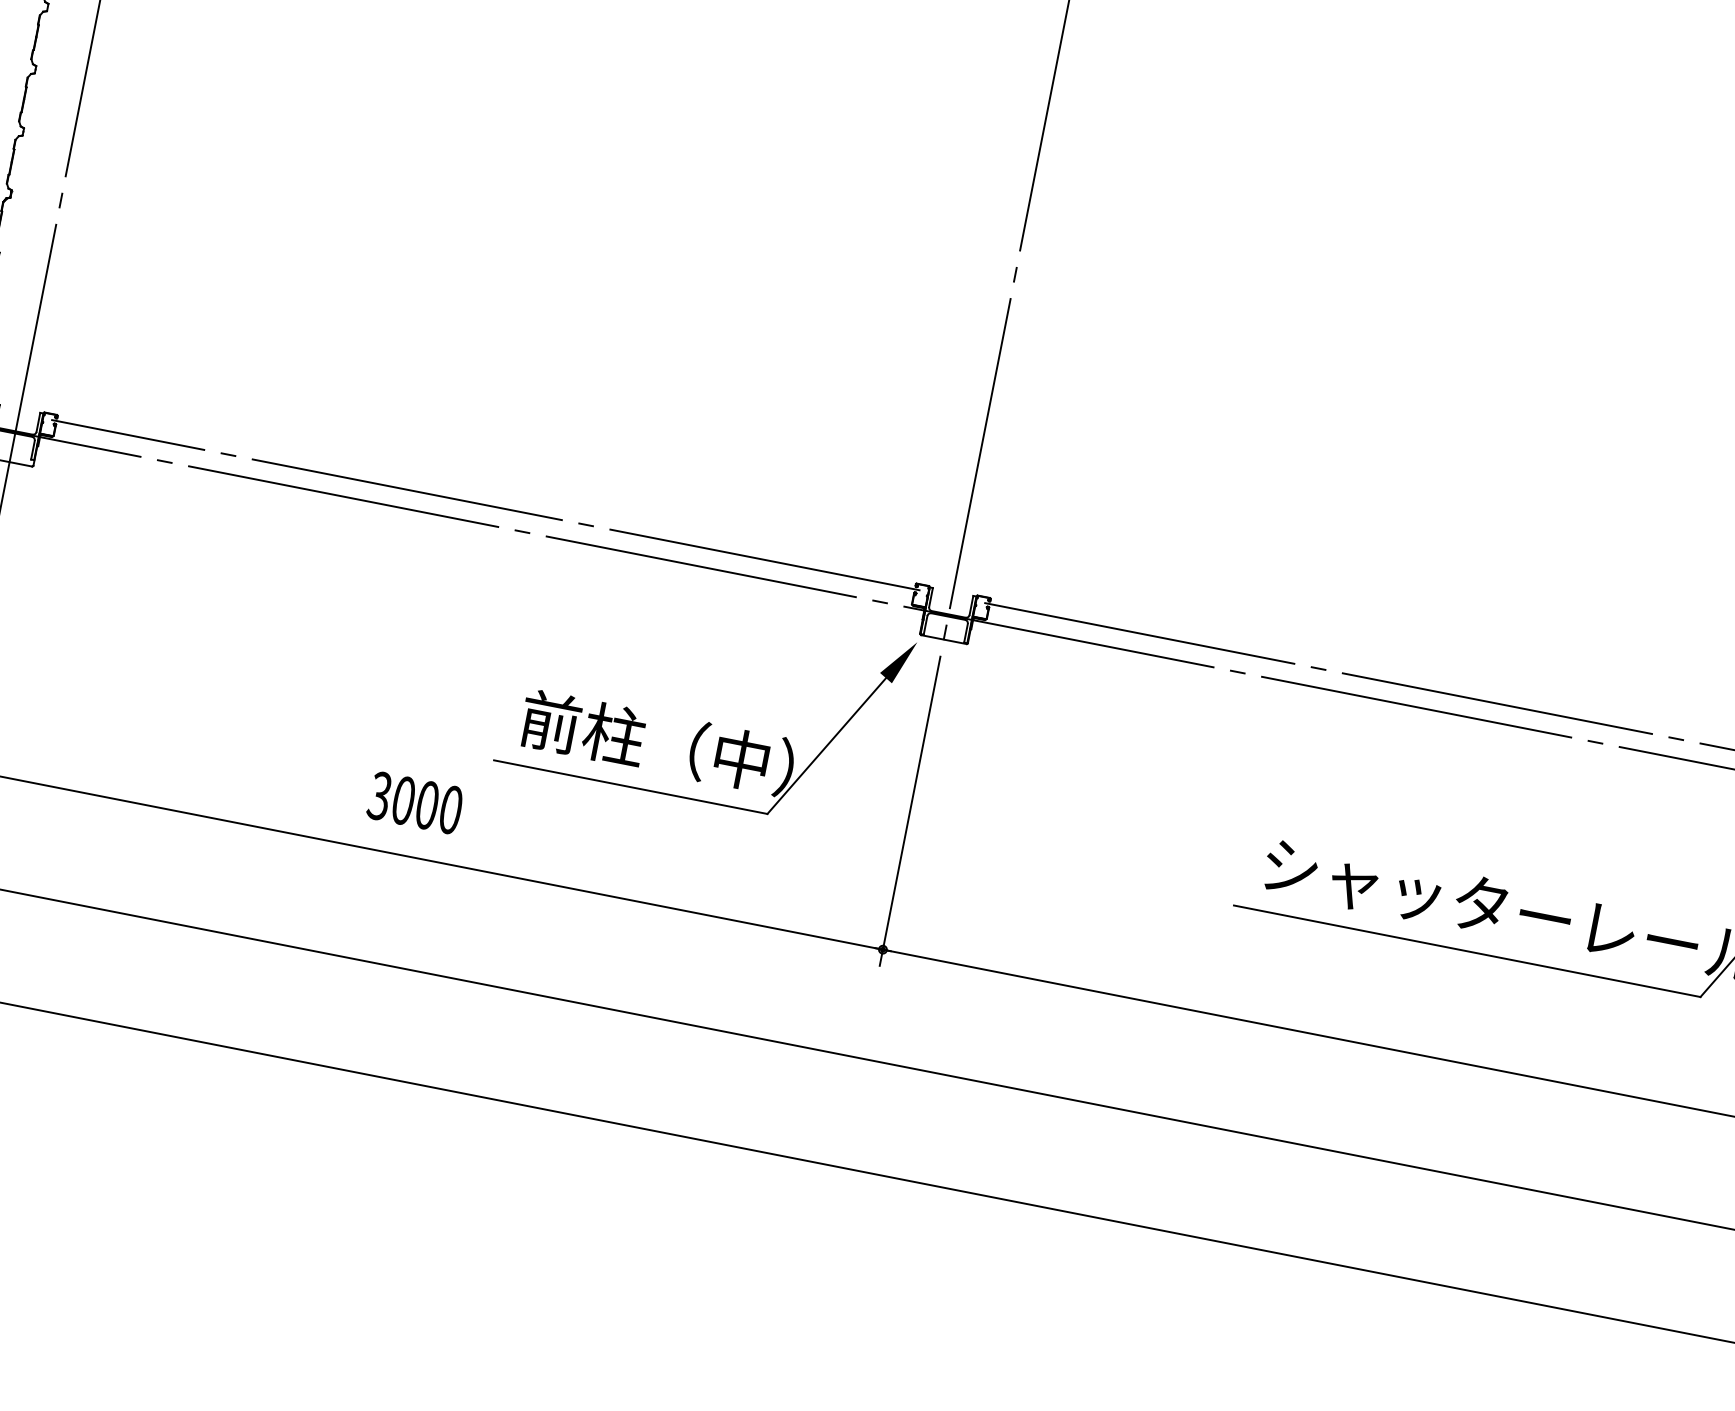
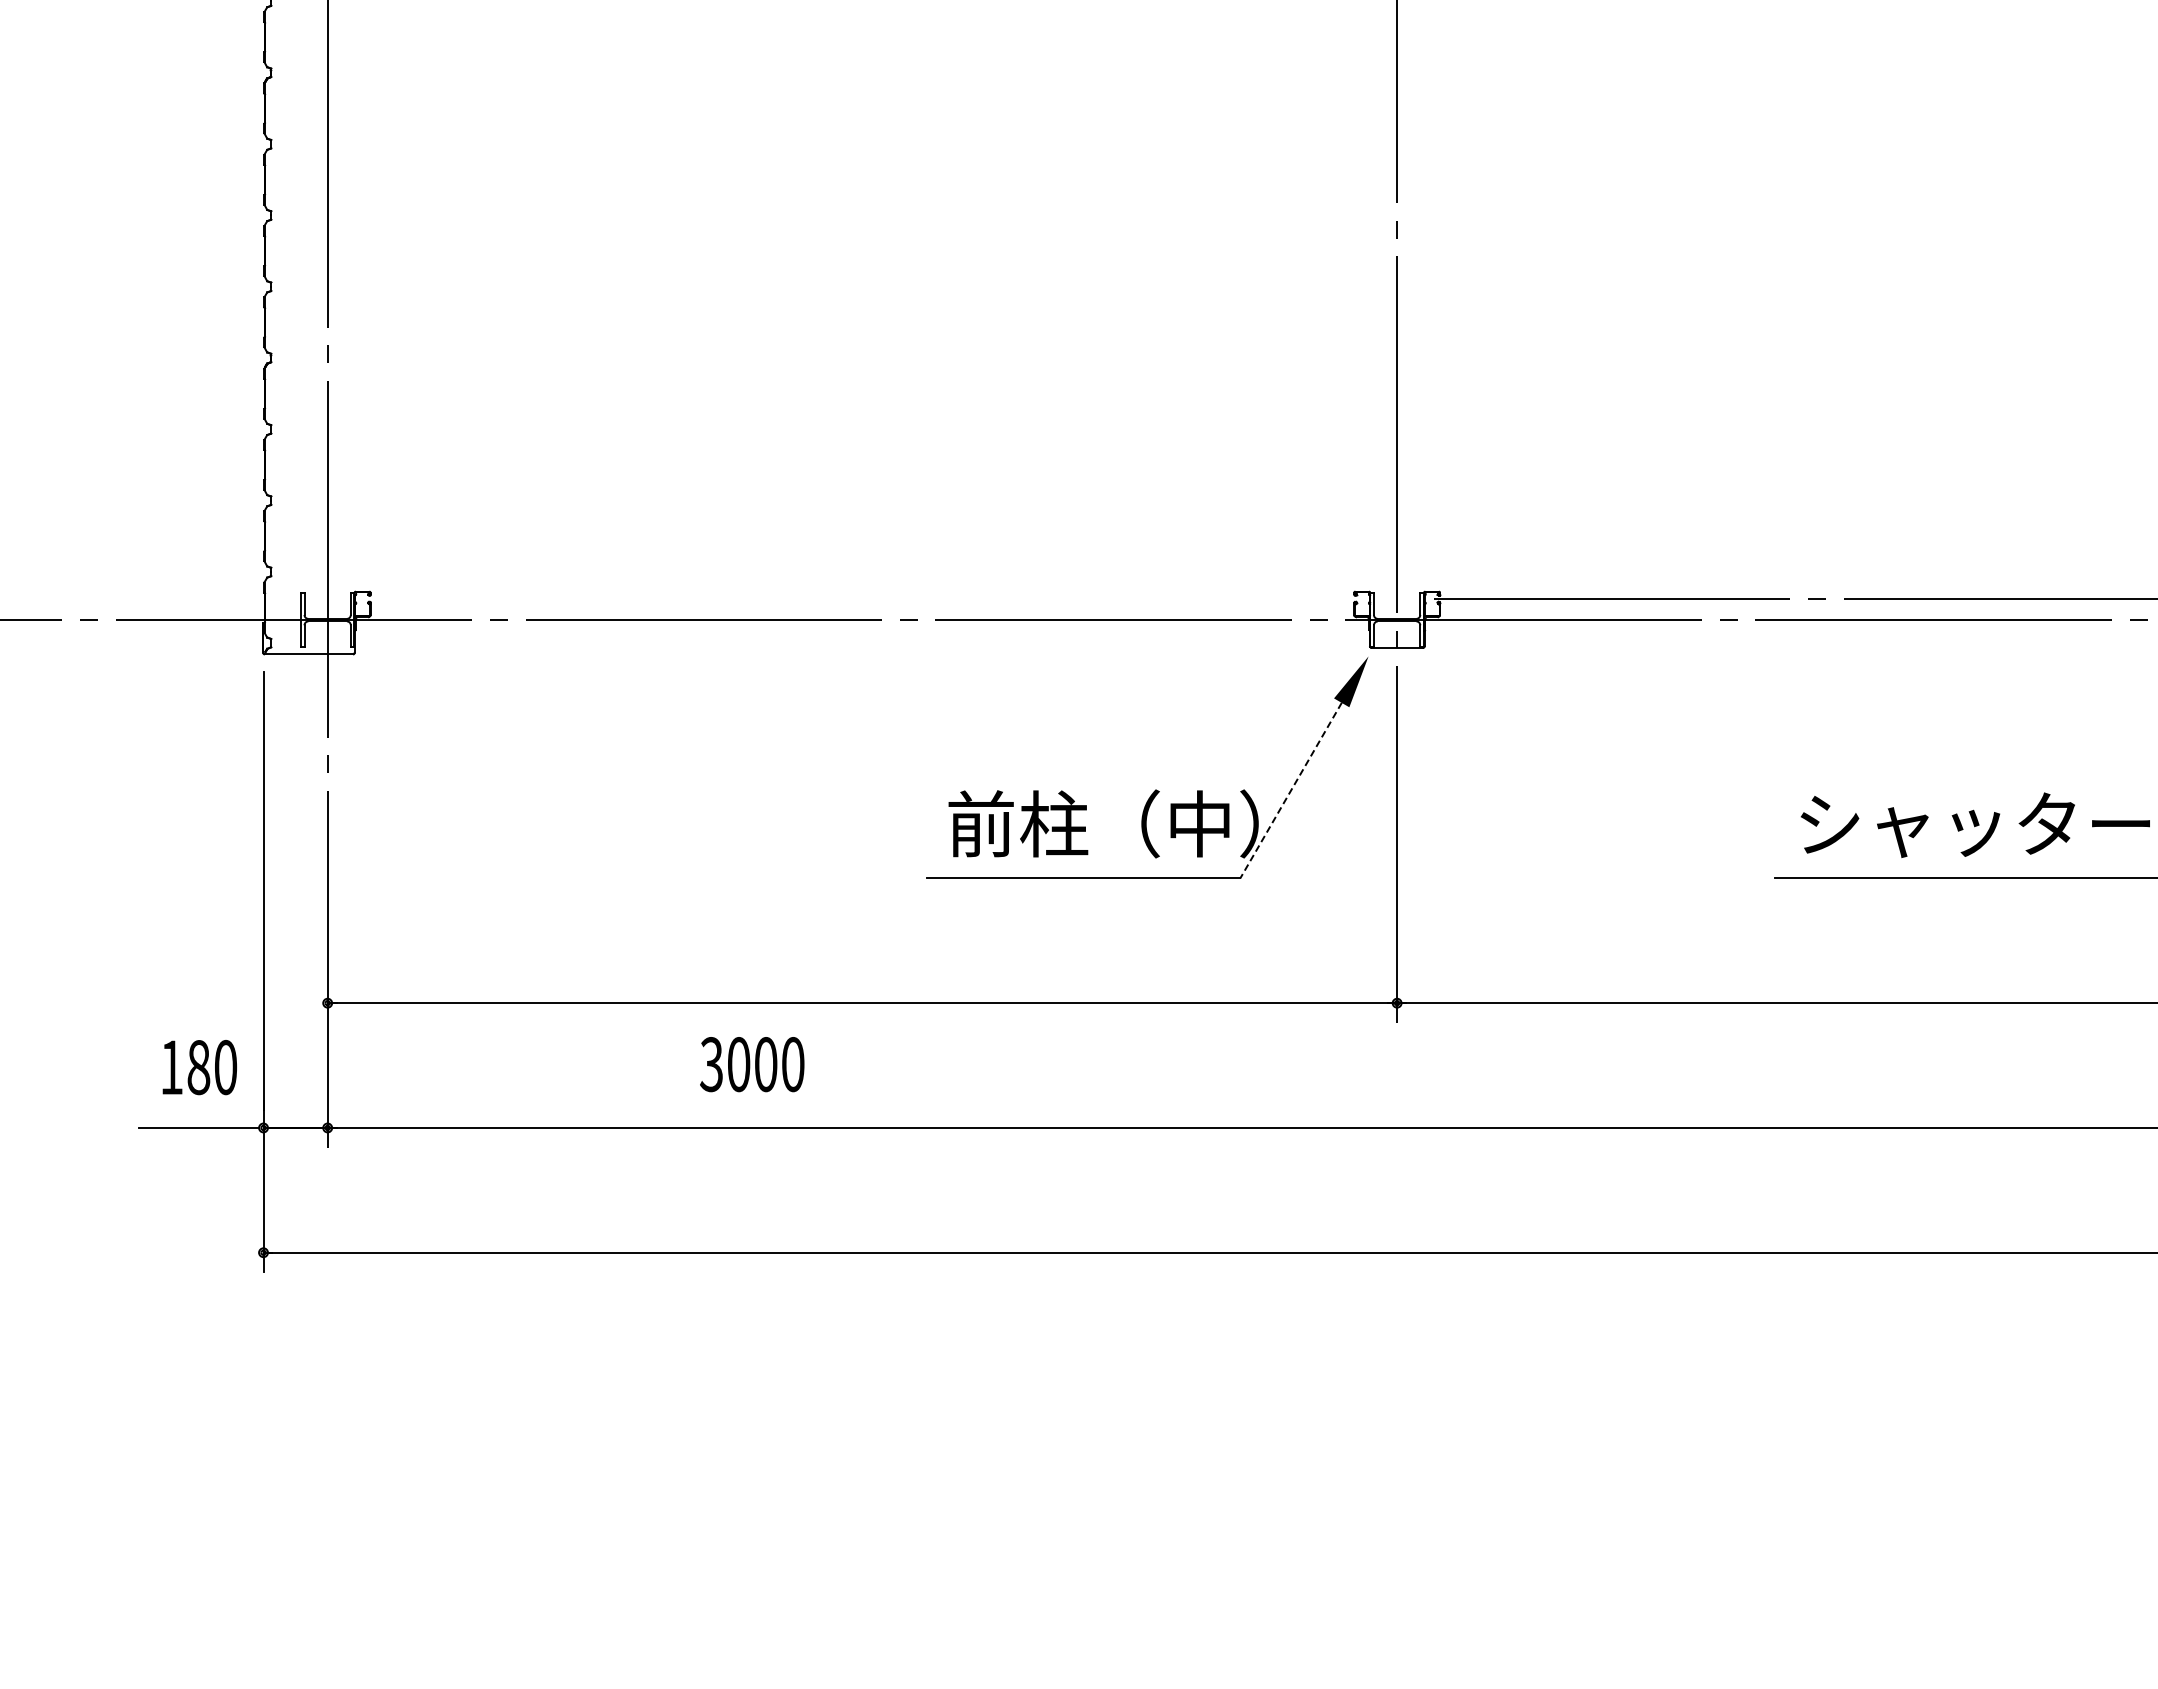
line: (485, 505) -> (862, 598), removed
line: (826, 745) -> (1290, 790), solid -> dashed
text: (415, 802) -> (752, 1064), moved

